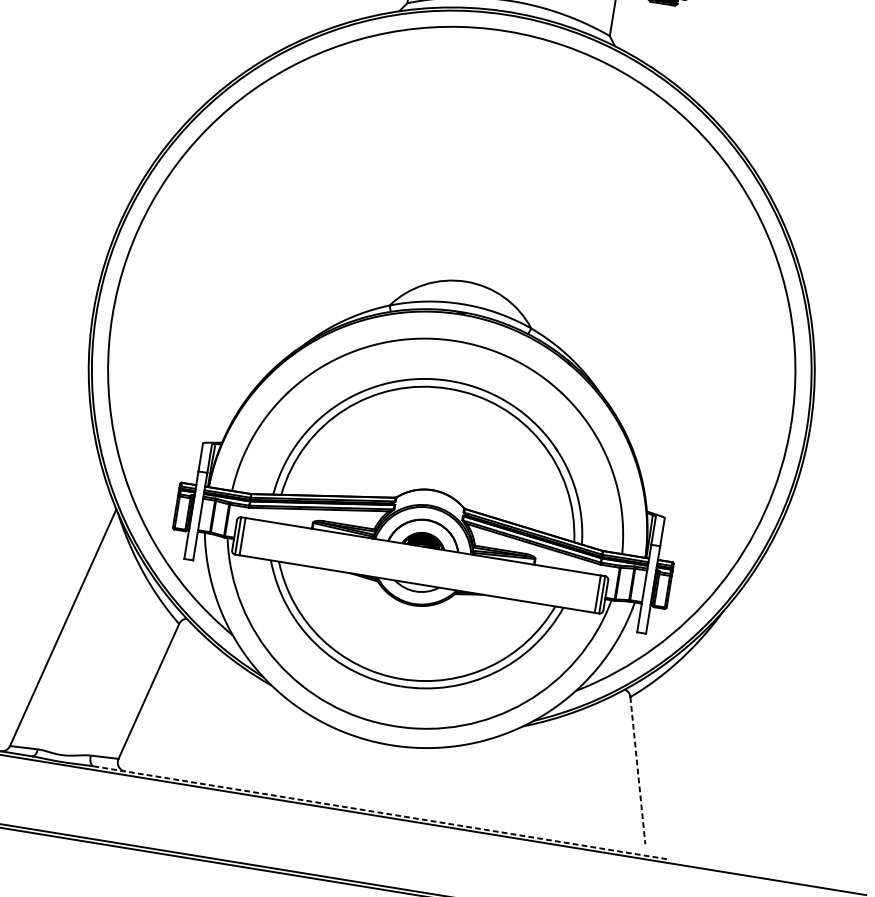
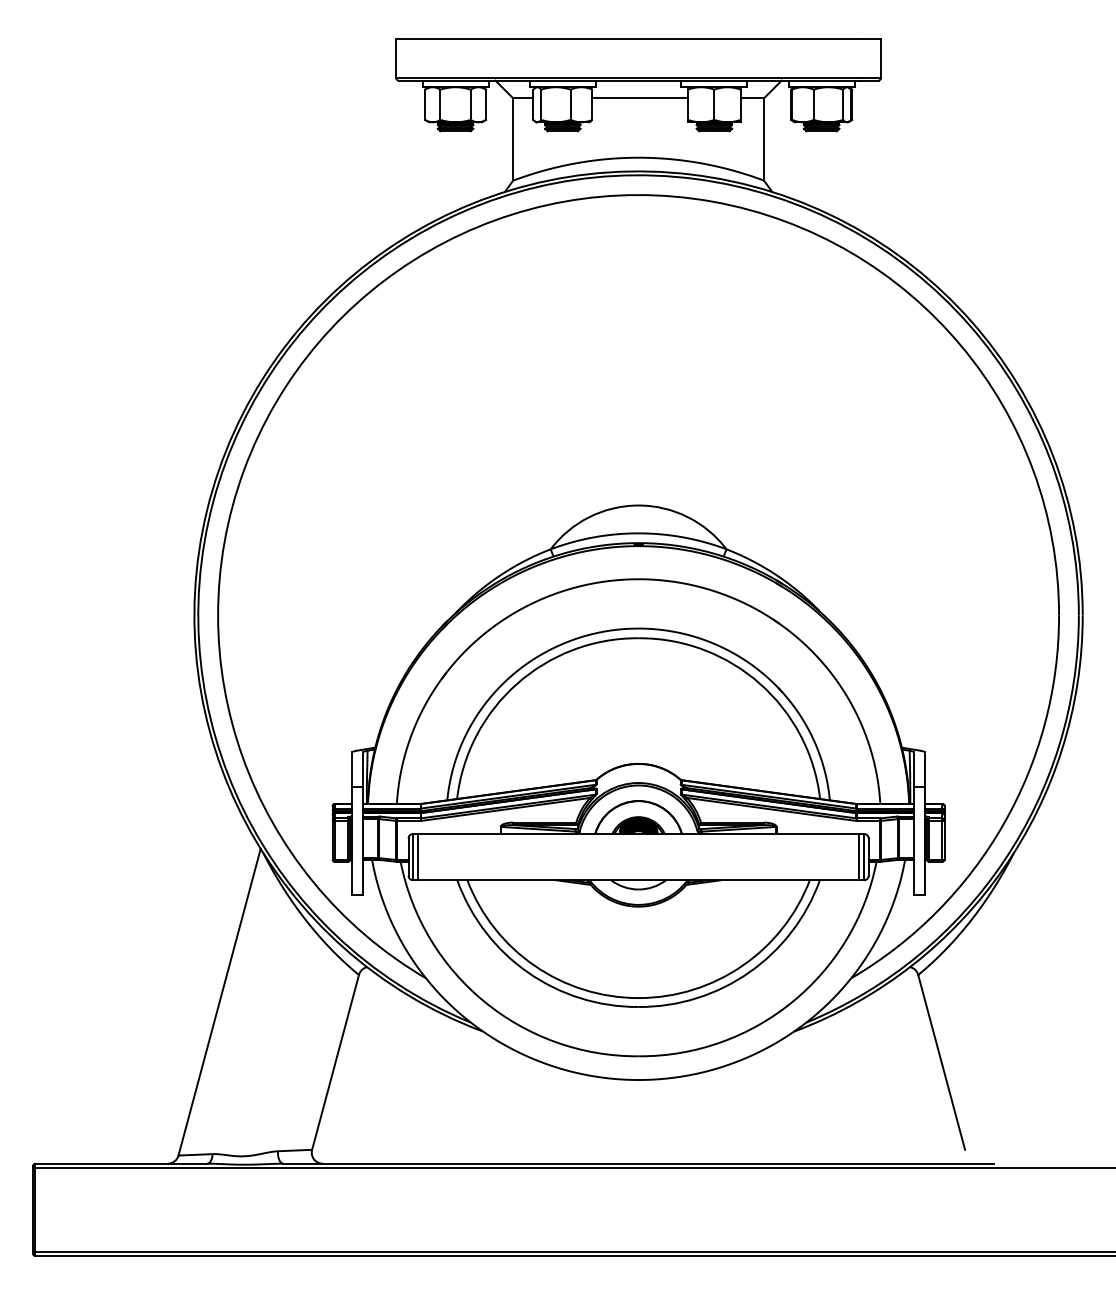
line: (637, 770) -> (941, 1062), dashed -> solid
line: (380, 812) -> (639, 1163), dashed -> solid

